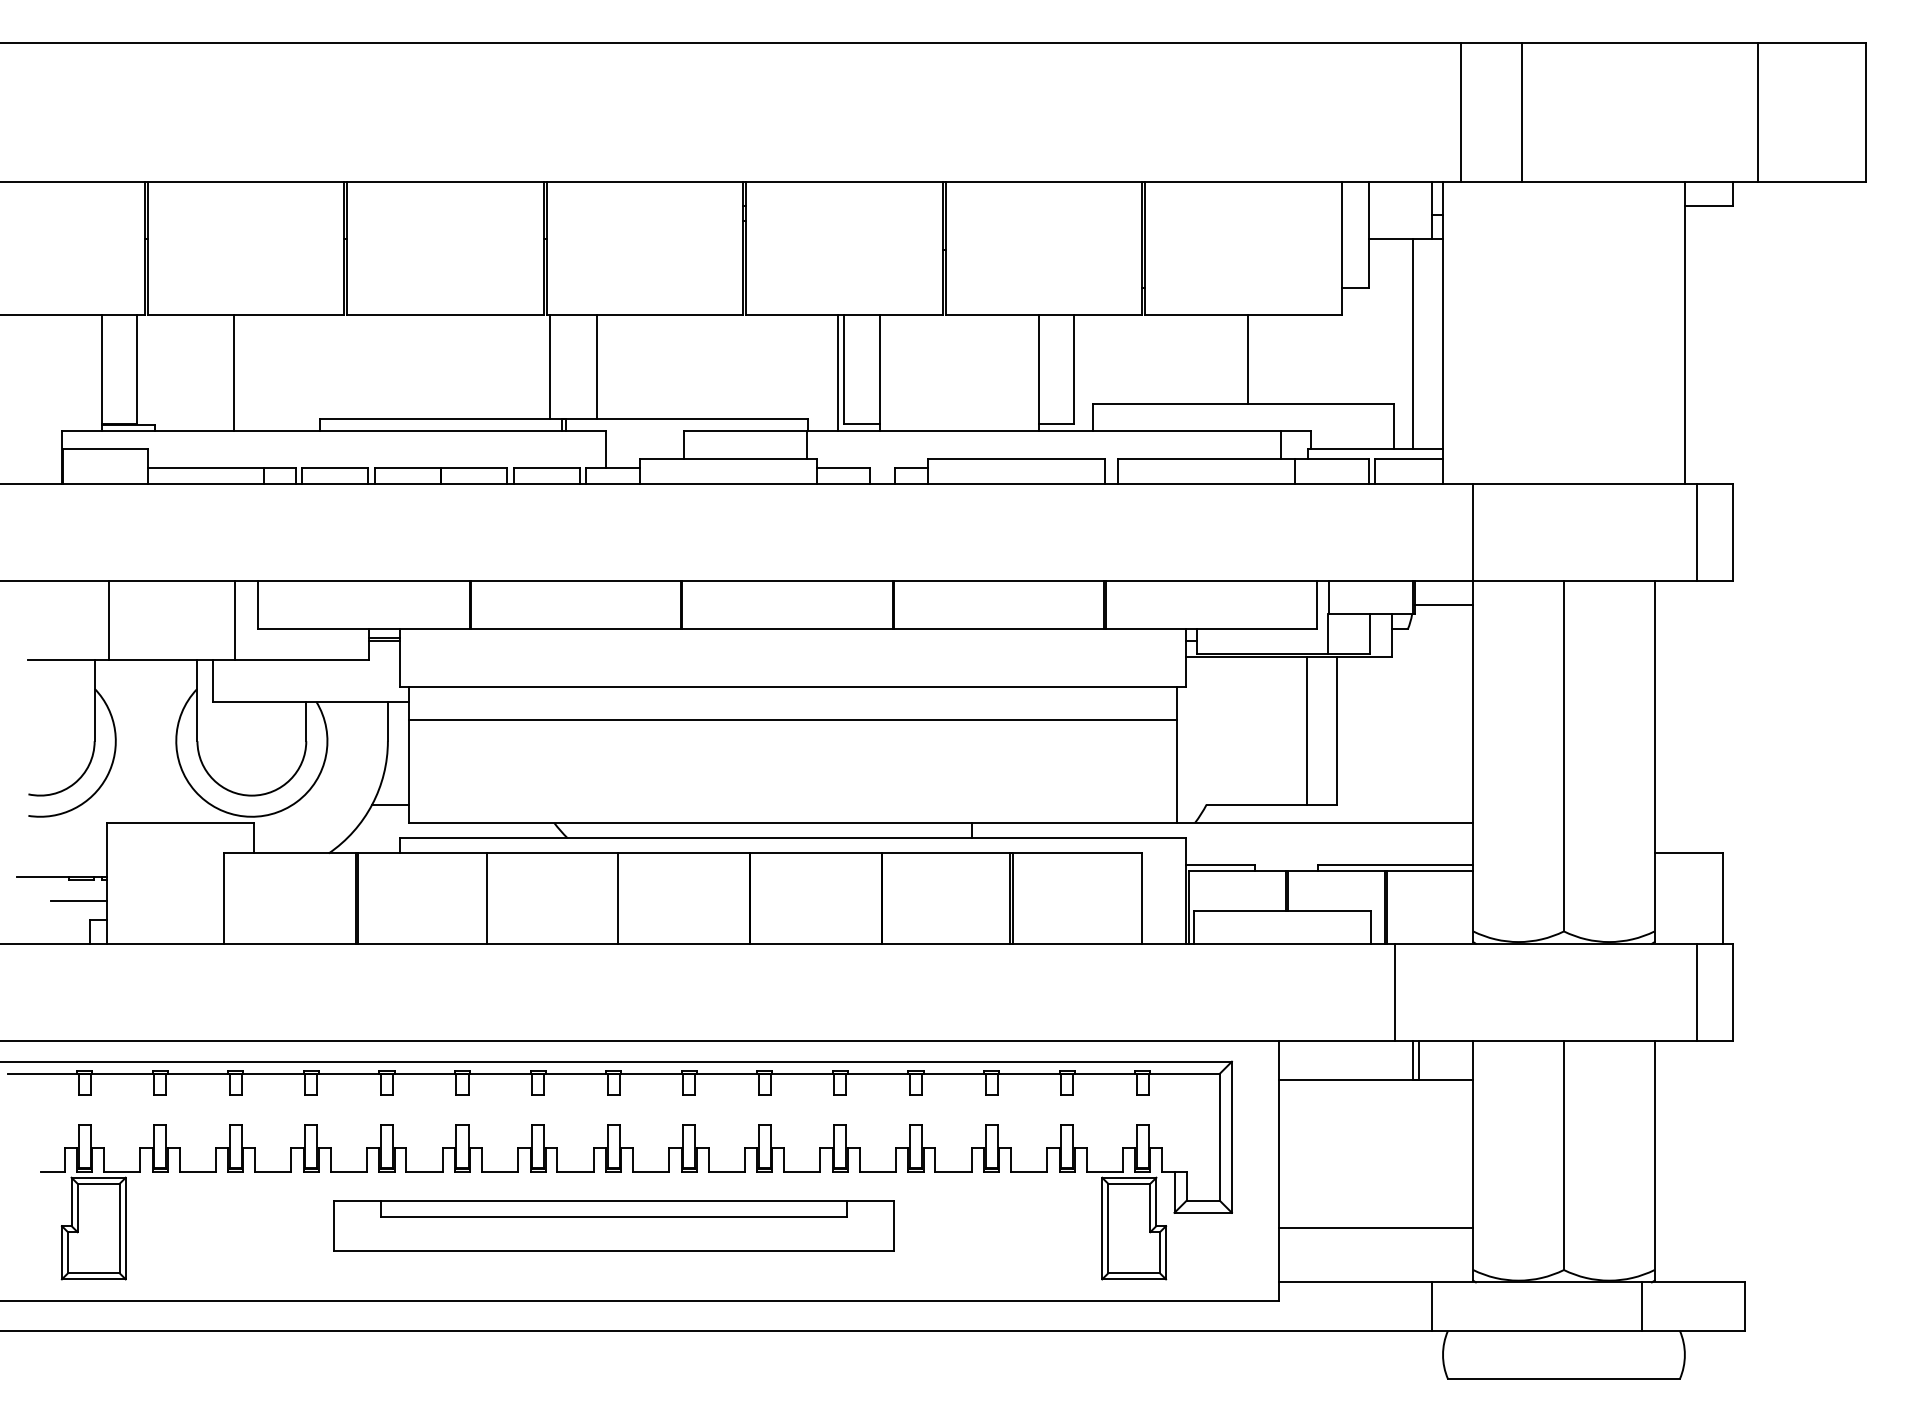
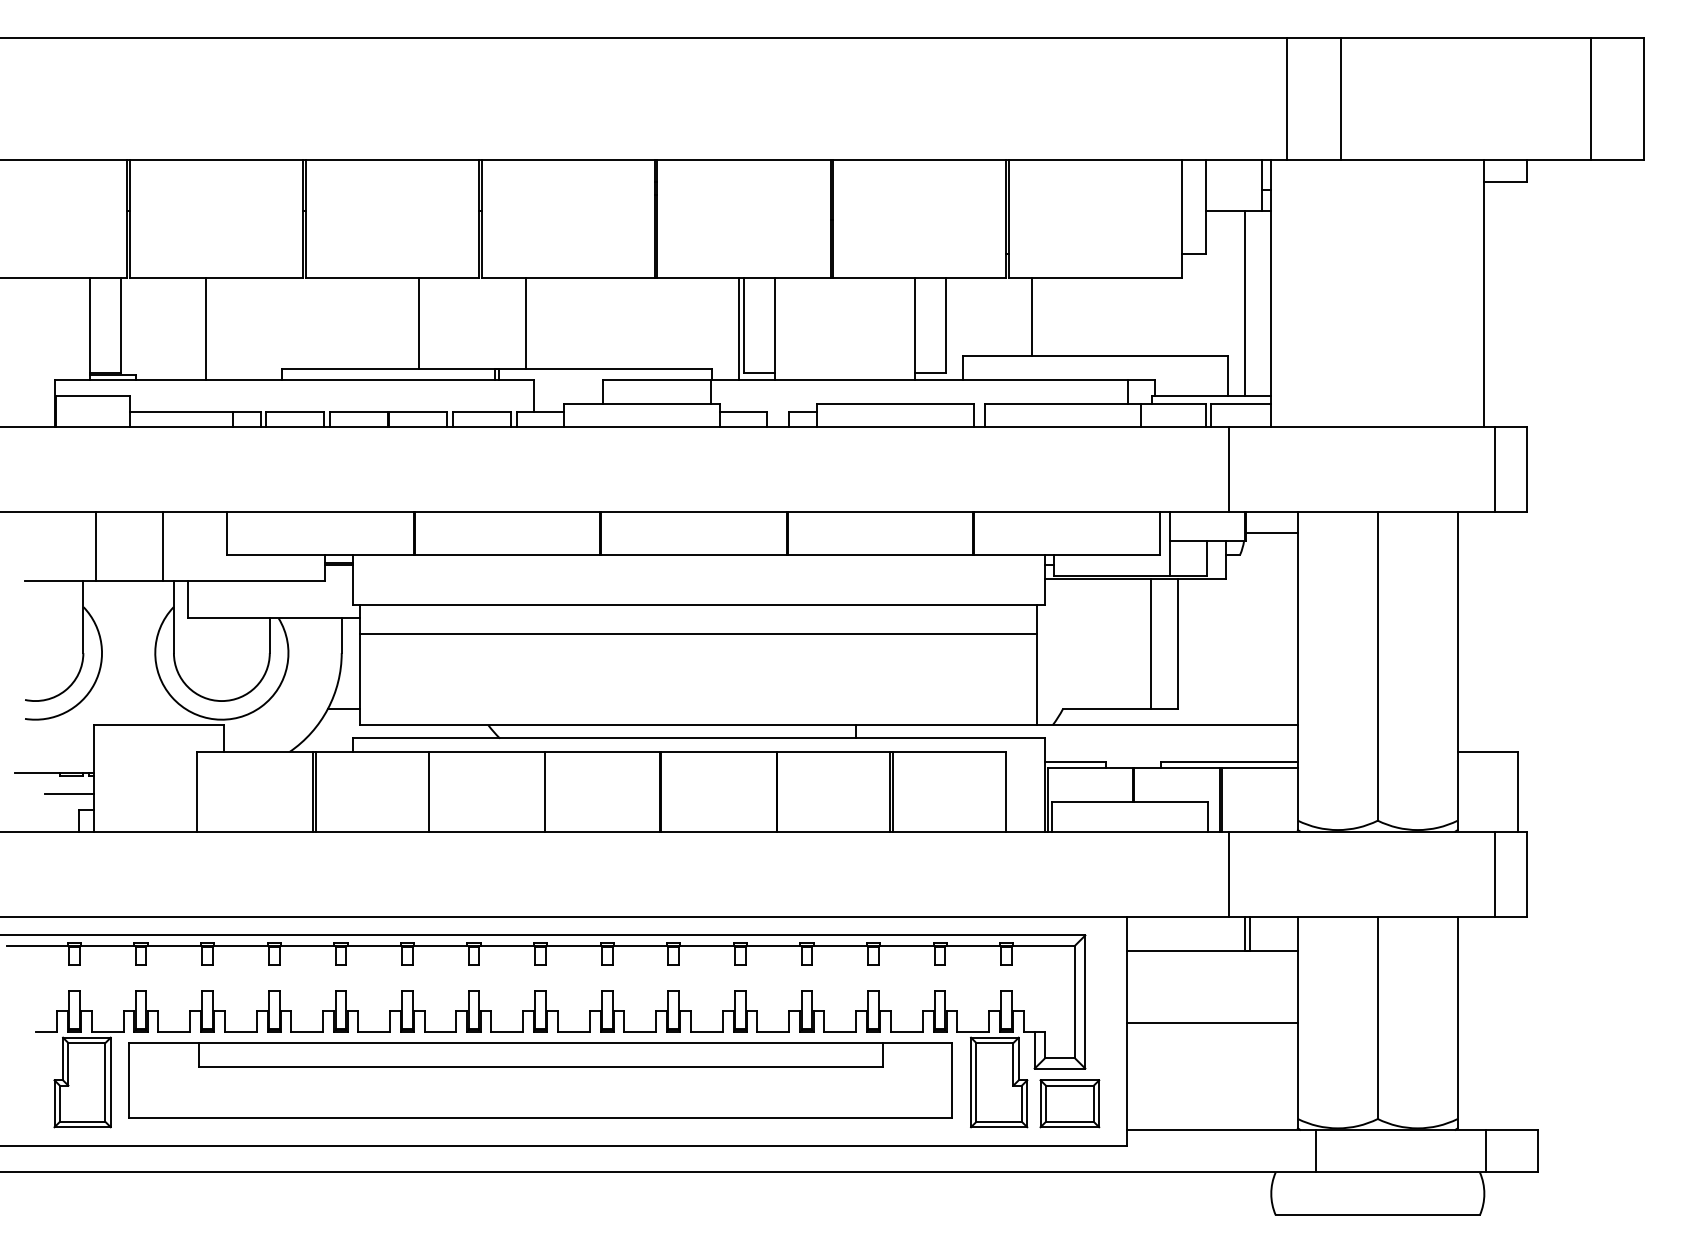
line: (1757, 111) -> (1590, 98), moved
line: (1247, 359) -> (1031, 316), moved
line: (549, 366) -> (418, 322), moved
line: (1472, 532) -> (1228, 469), moved
line: (234, 619) -> (162, 545), moved
part: (613, 1225) -> (540, 1079), size x1.67
line: (1376, 1228) -> (1212, 1023), moved
part: (1214, 1252) -> (1069, 1103), added
line: (1431, 1306) -> (1315, 1151), moved
line: (1641, 1306) -> (1485, 1151), moved

